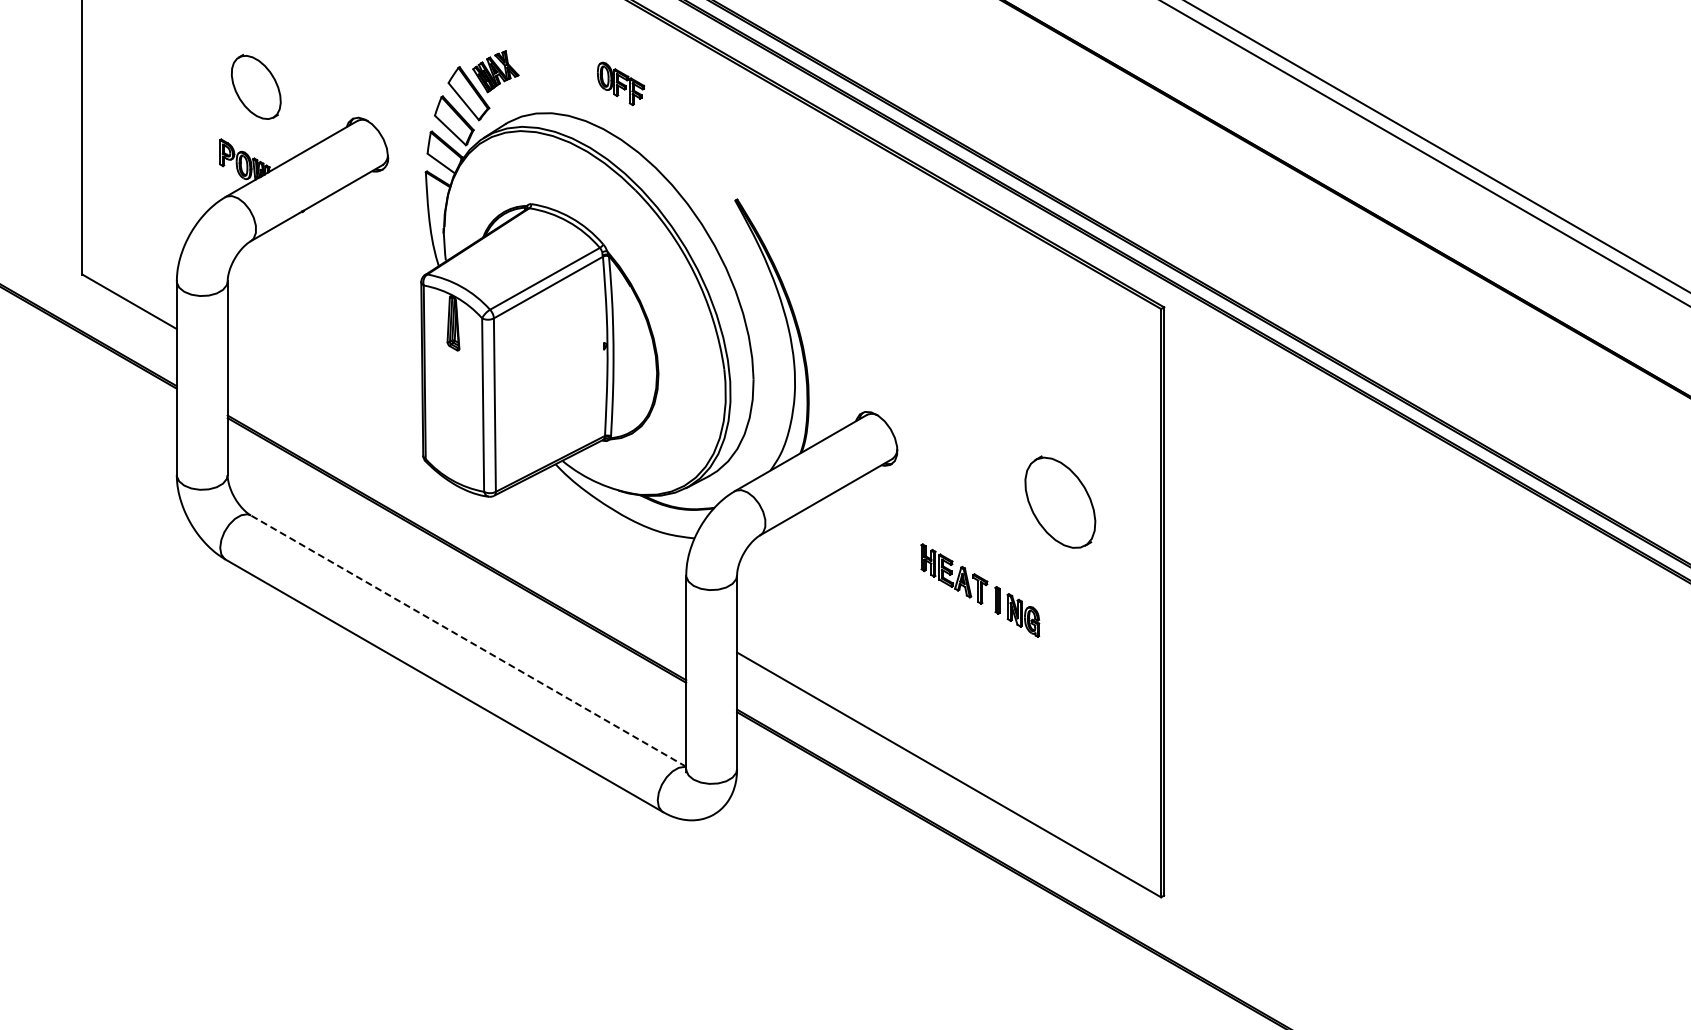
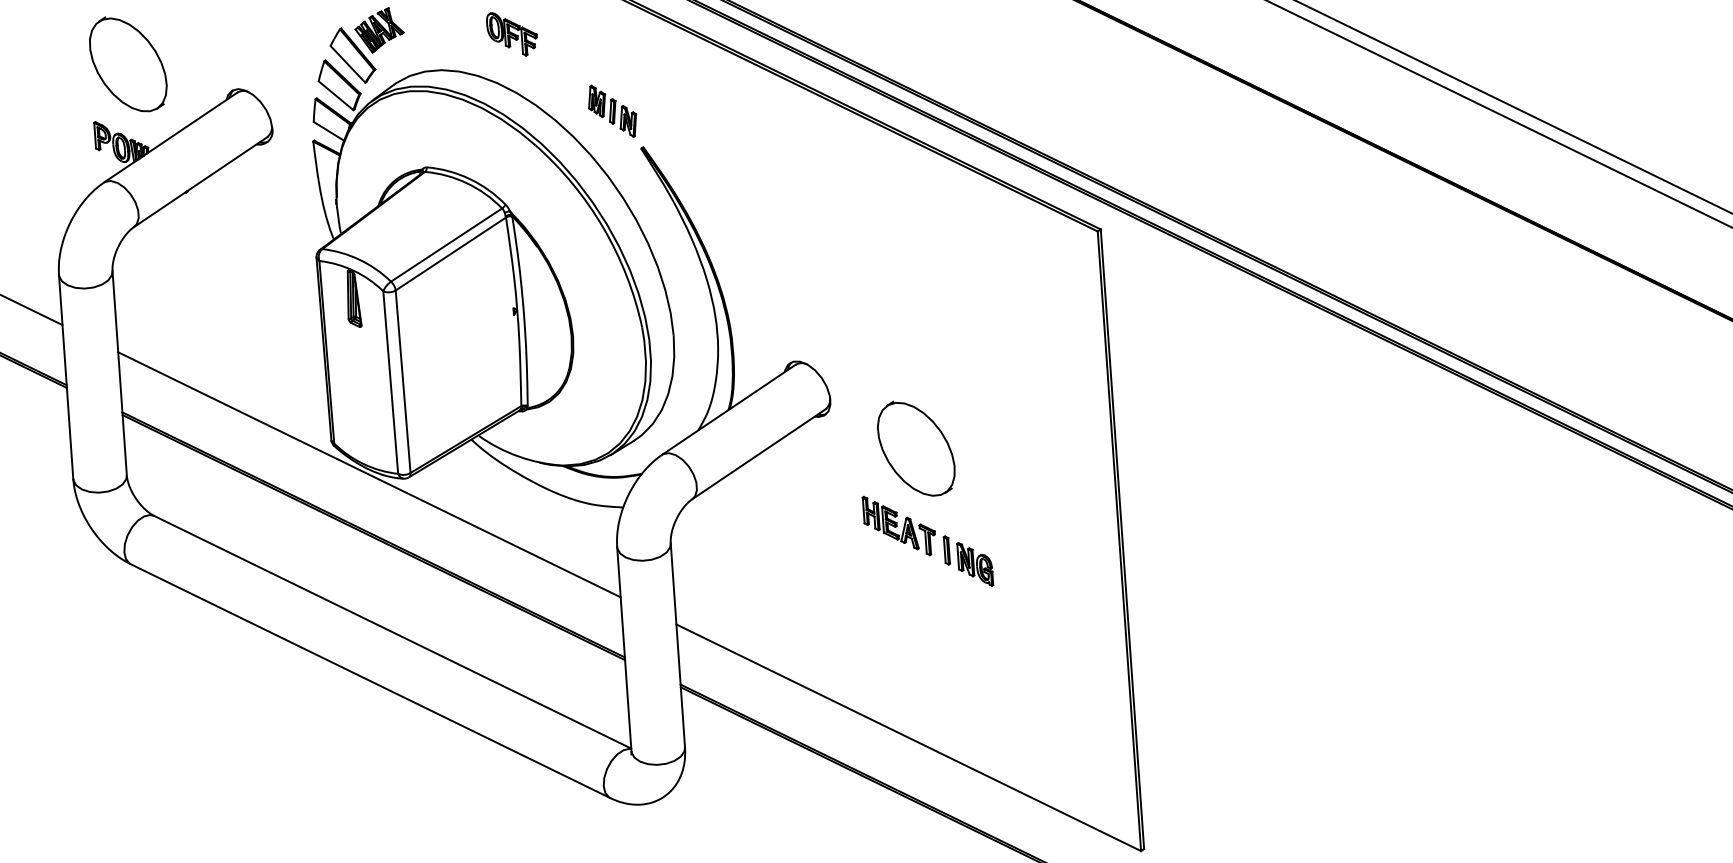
part: (256, 86) -> (128, 63), size x1.43
part: (710, 162) -> (612, 110), added
line: (456, 490) -> (368, 474), added
part: (1060, 501) -> (916, 447), moved
line: (468, 640) -> (392, 631), dashed -> solid

